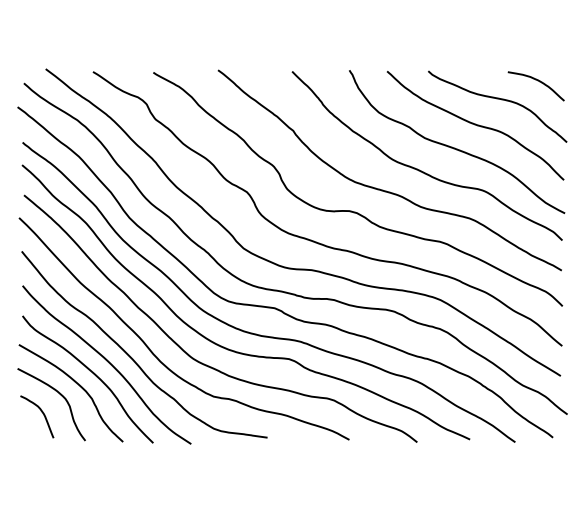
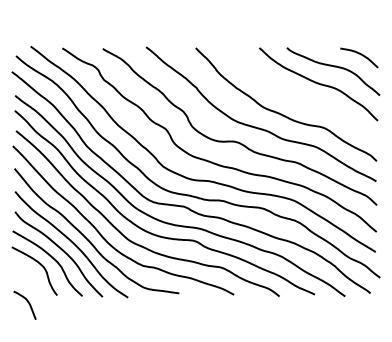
curve: (454, 146) -> (304, 98), removed
curve: (39, 410) -> (26, 301), moved

